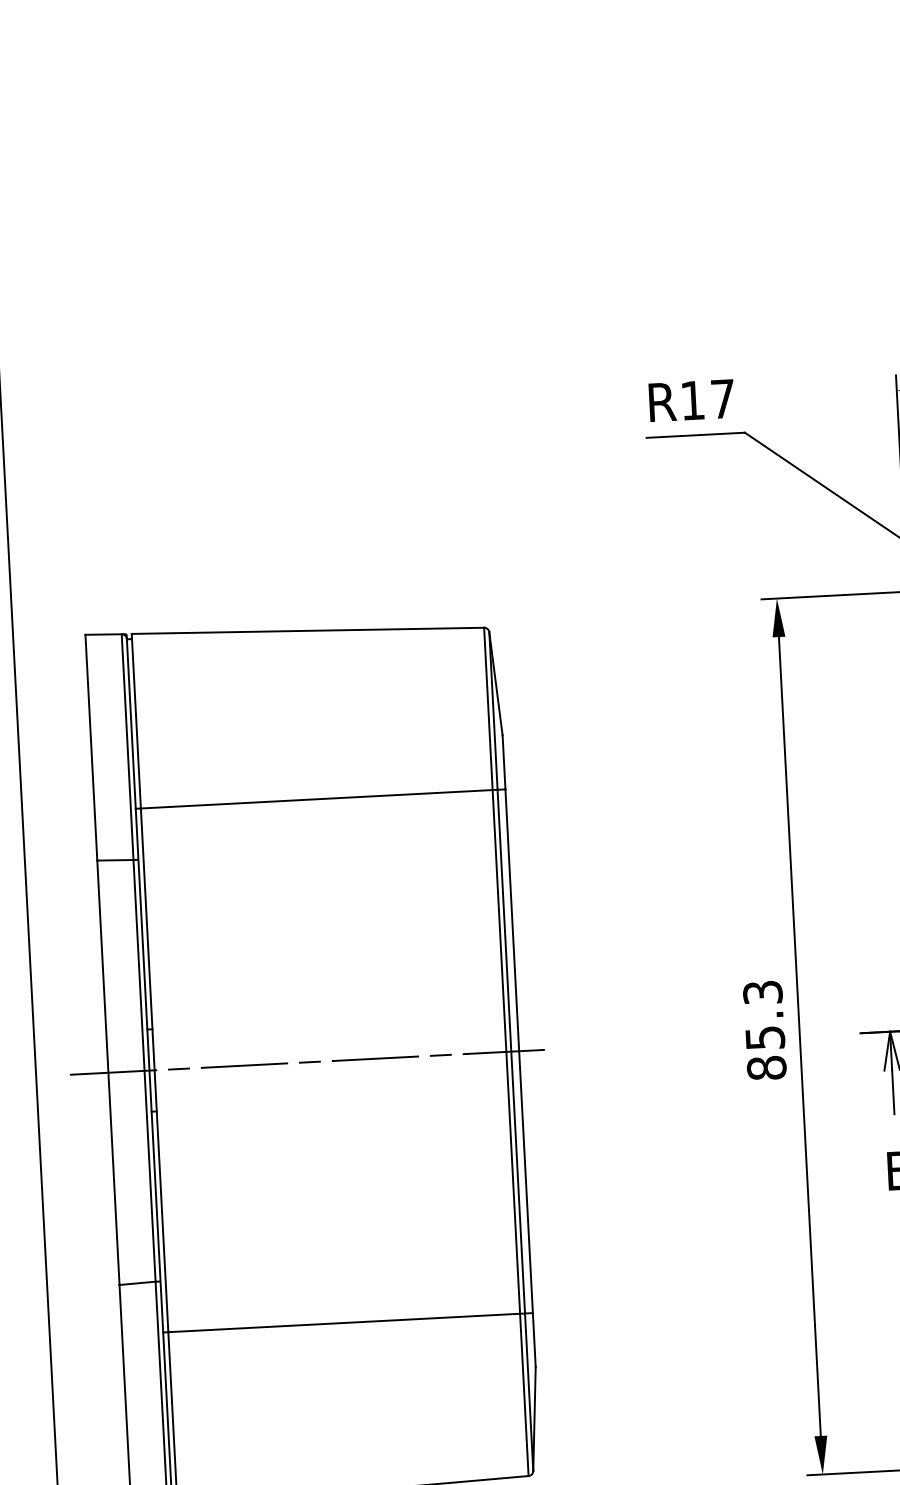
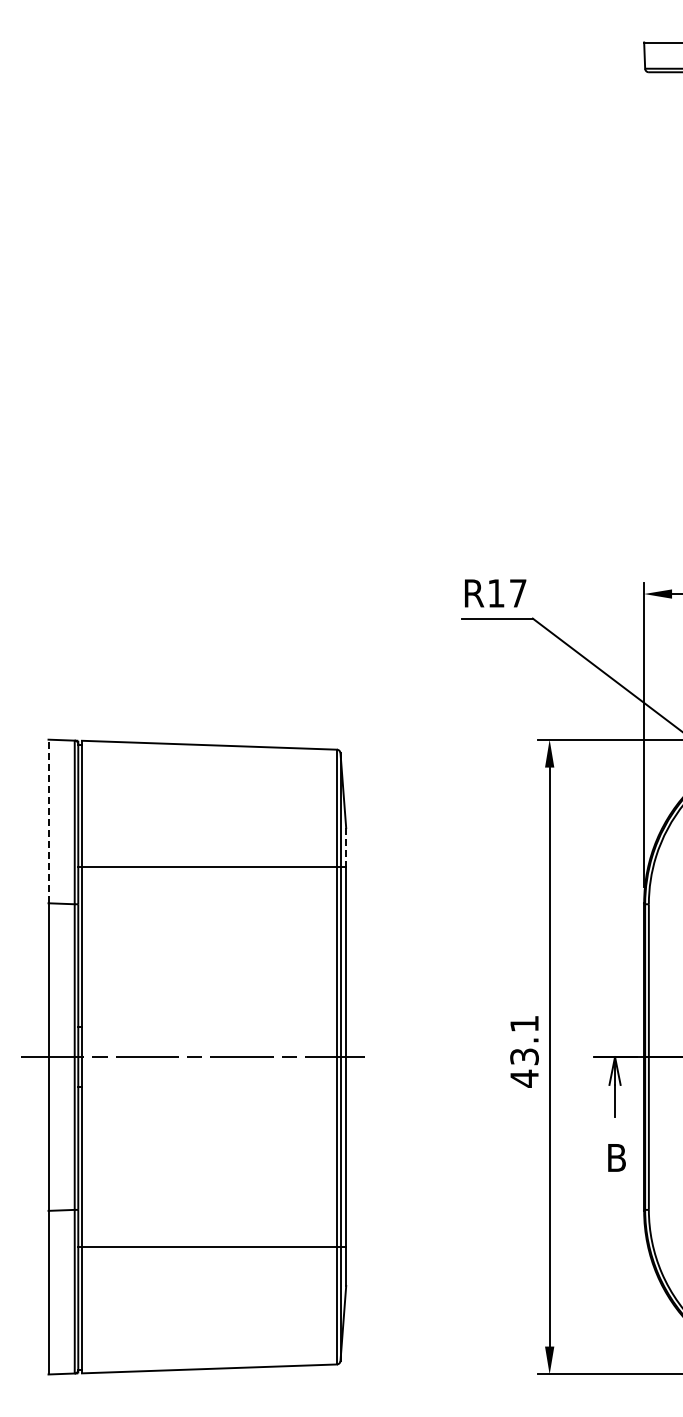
line: (91, 747) -> (48, 821), solid -> dashed
line: (504, 762) -> (346, 847), solid -> dashed
text: (764, 1030) -> (524, 1051), 85.3 -> 43.1

